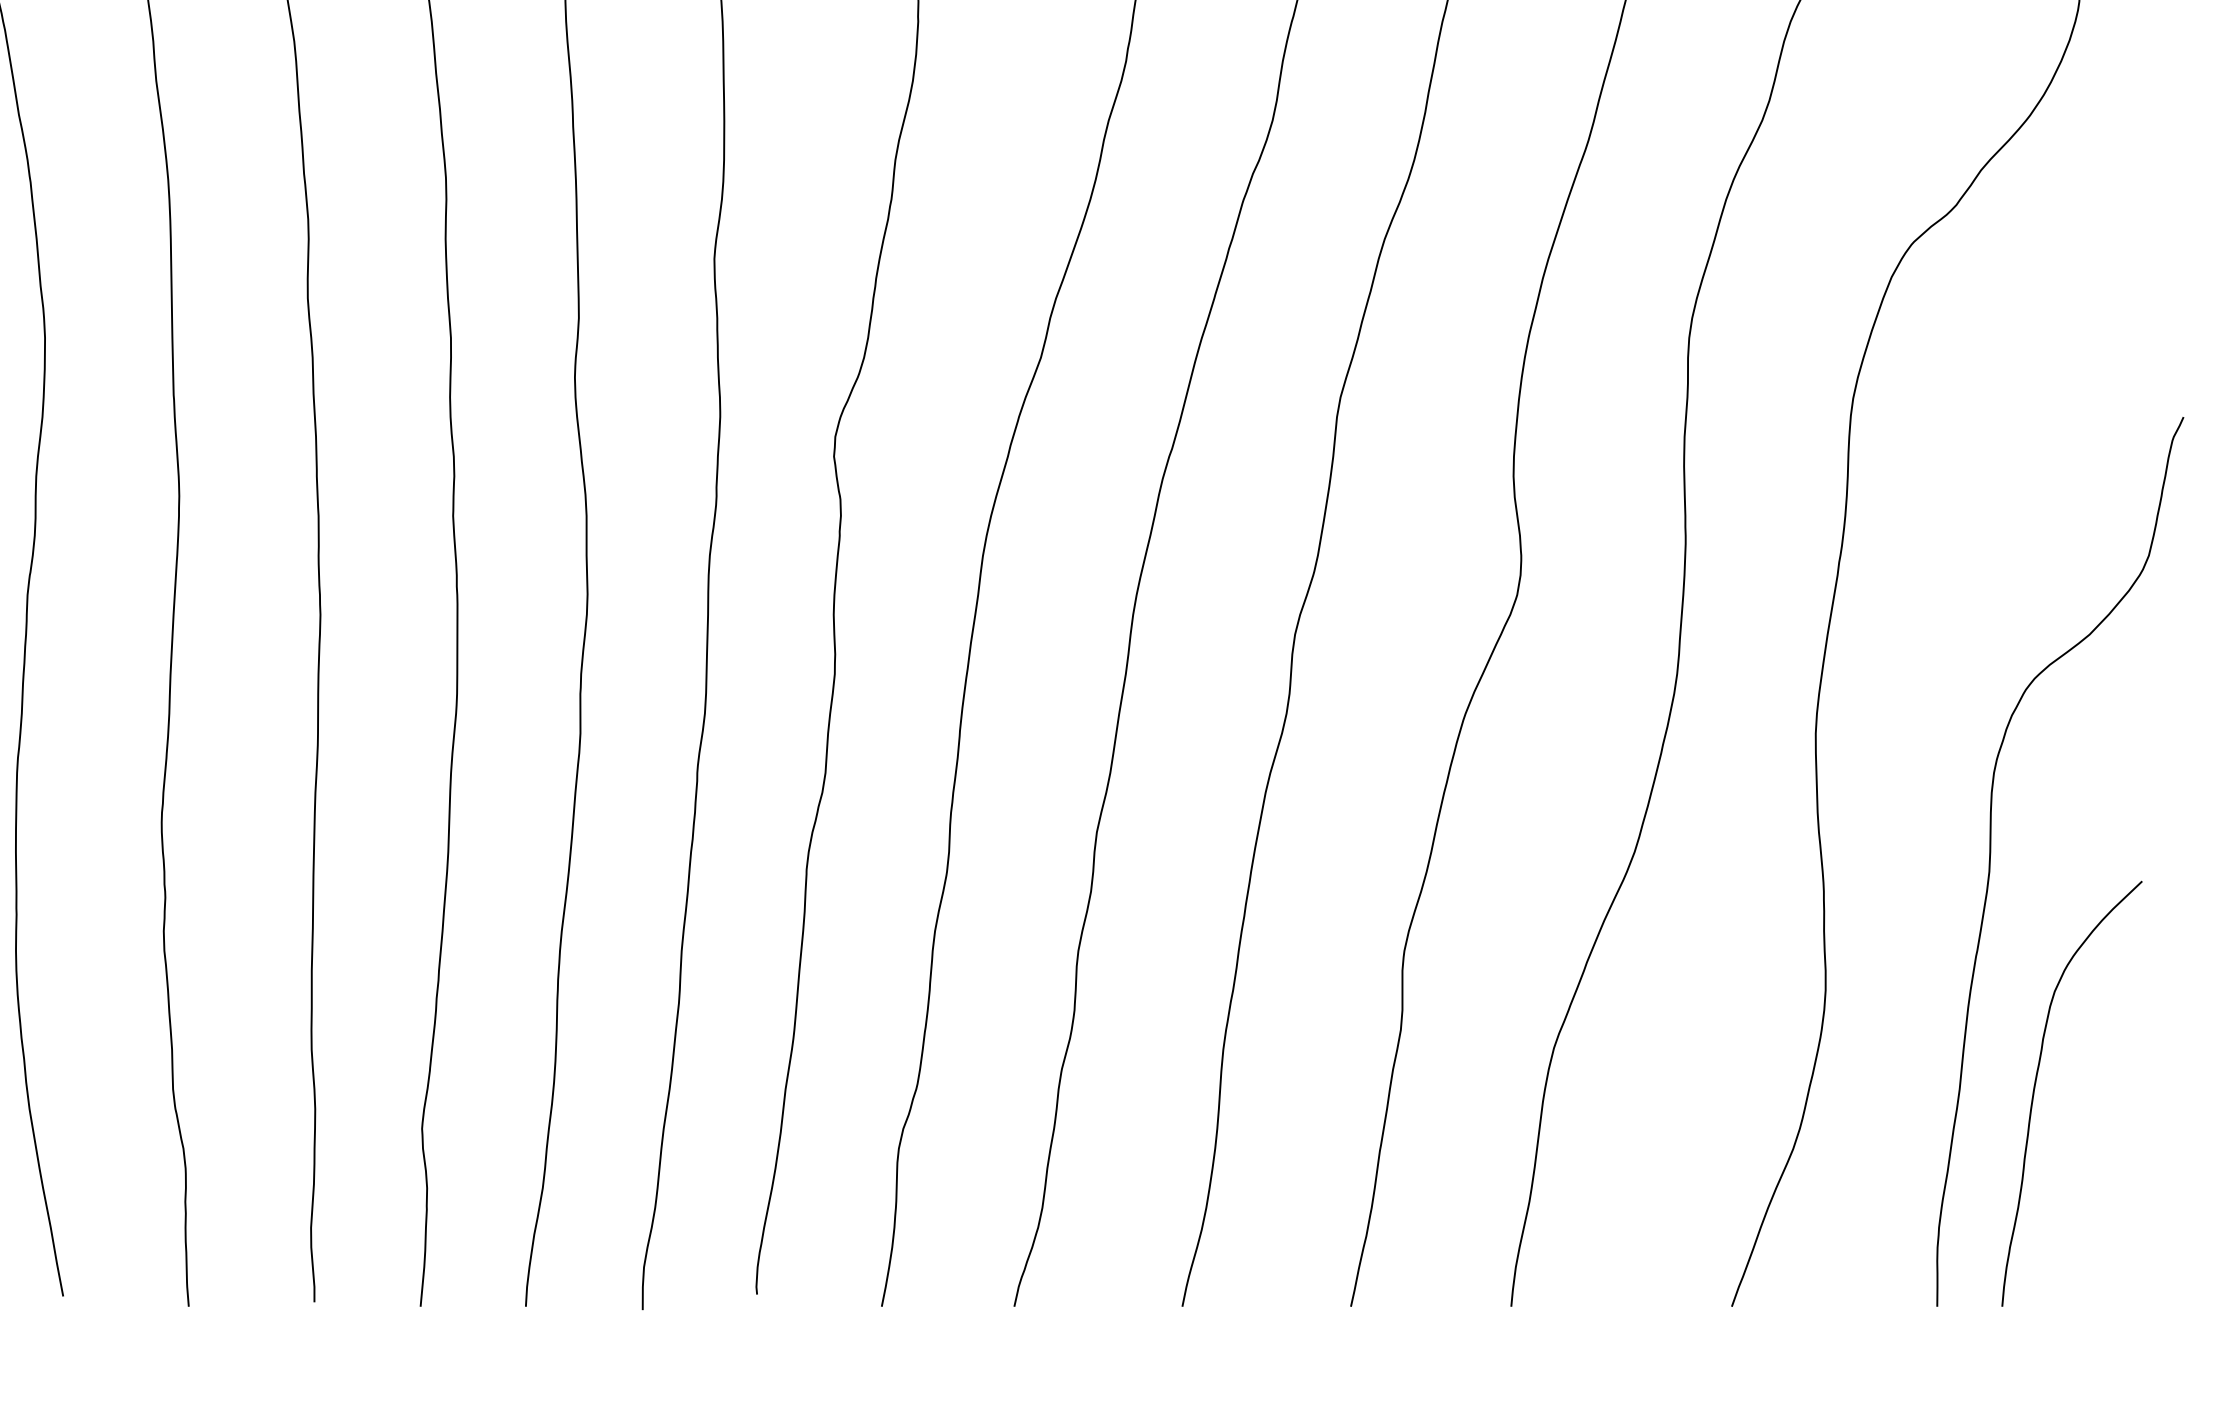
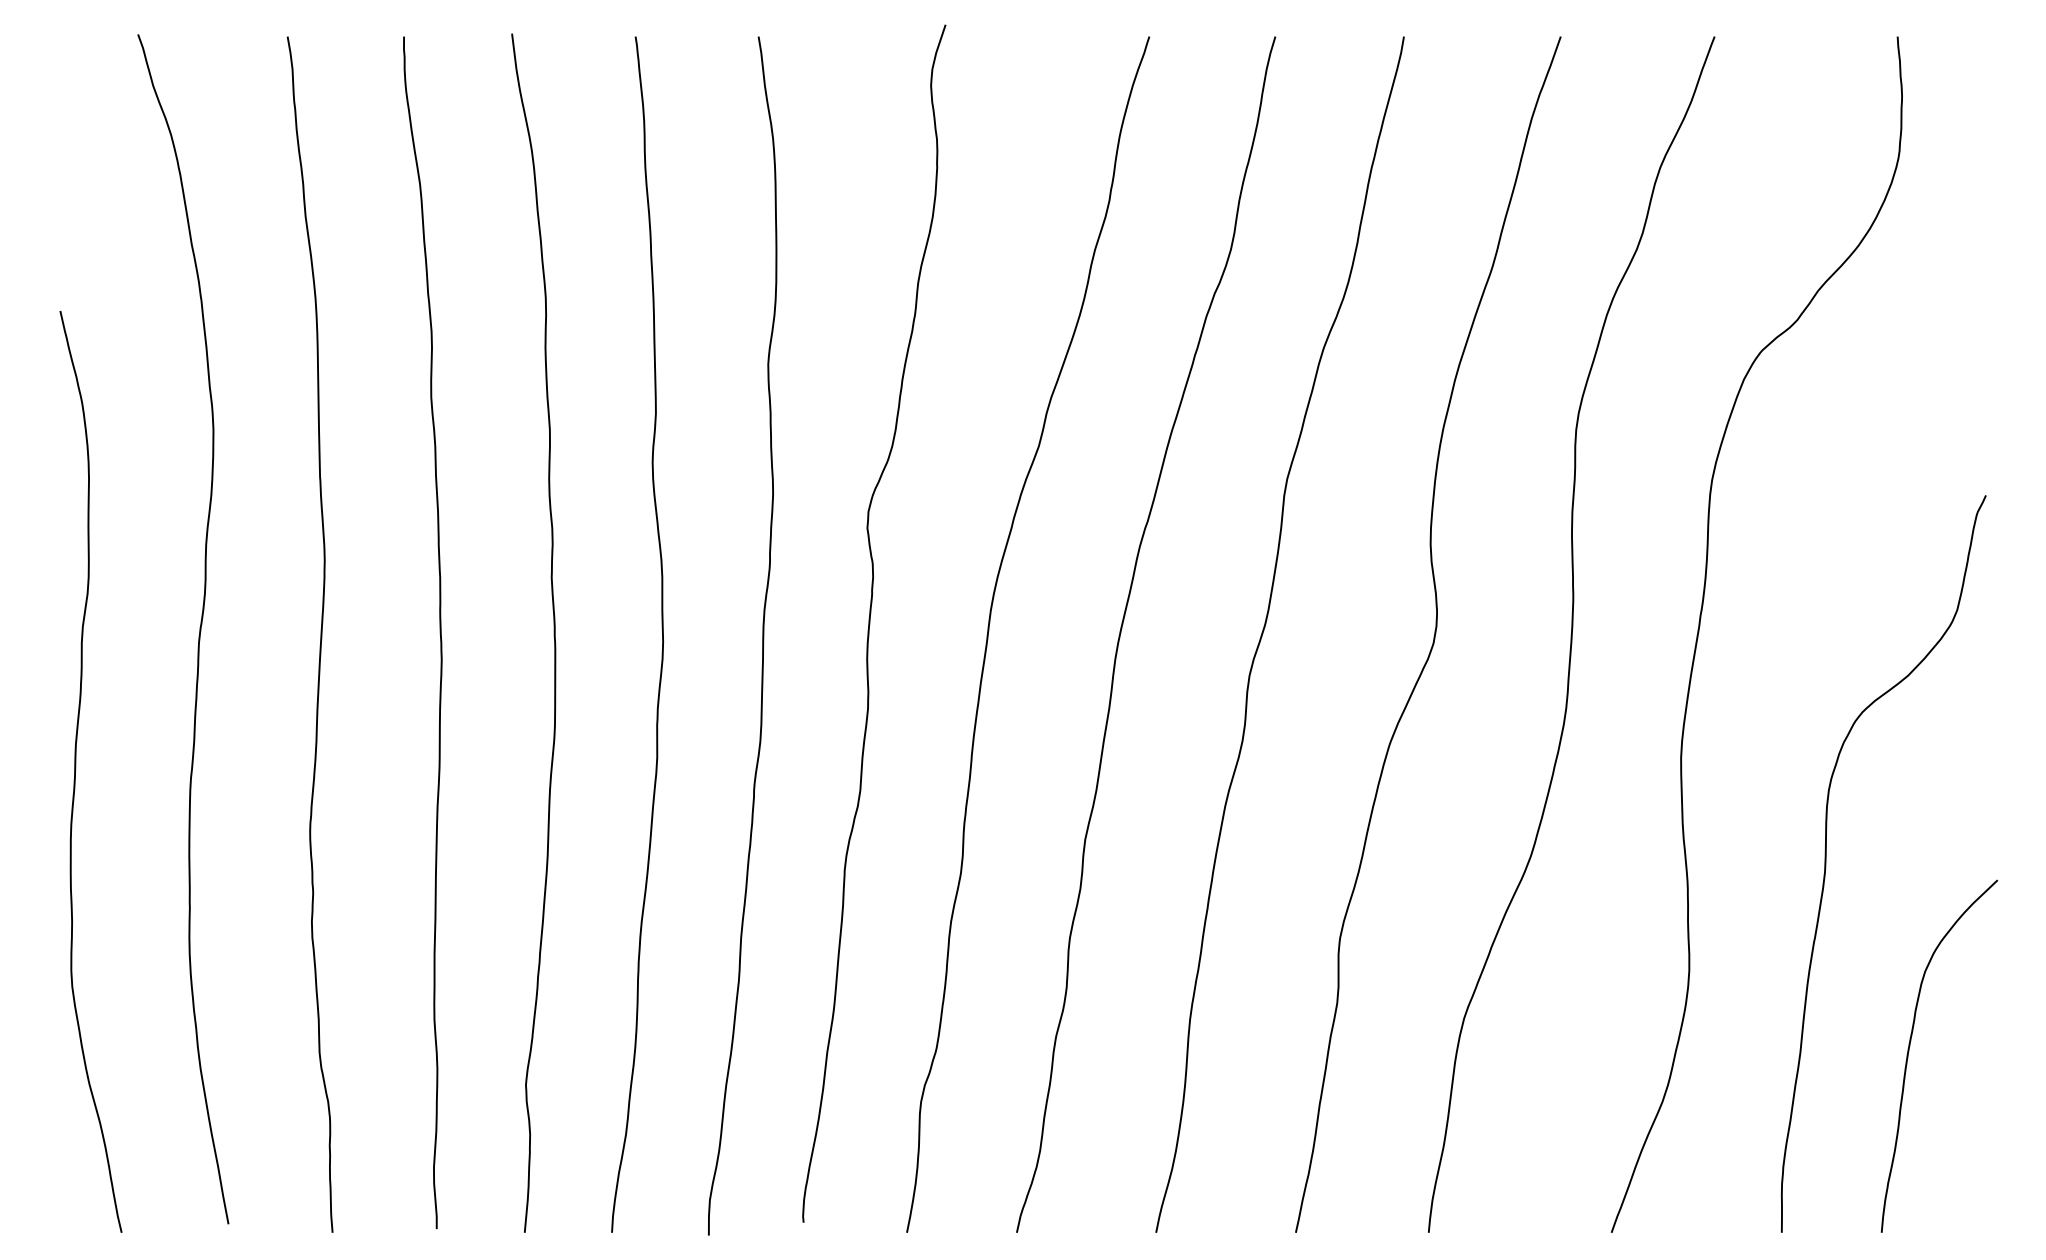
curve: (2035, 1087) -> (1909, 1051), moved

